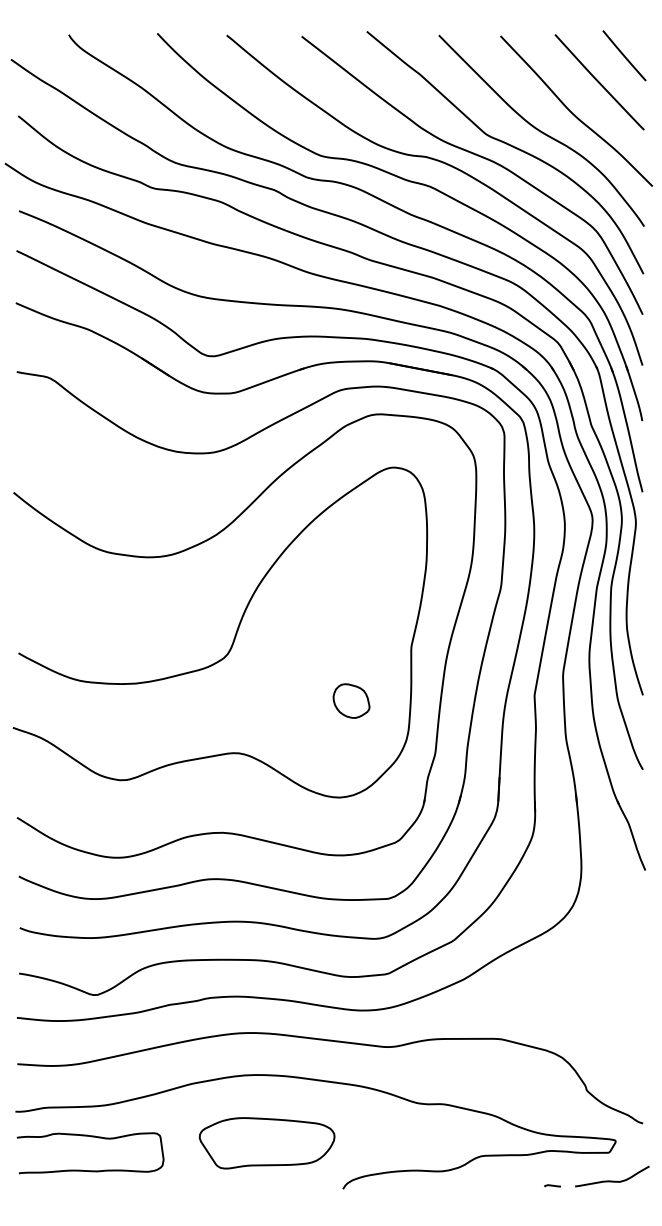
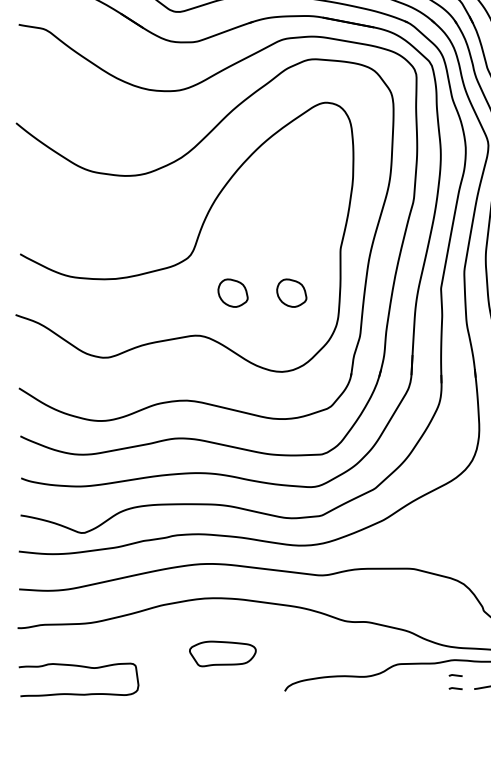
part: (279, 700) -> (233, 292), added
curve: (91, 1137) -> (79, 667), moved
part: (266, 1143) -> (222, 654), size x0.6
curve: (552, 1169) -> (455, 675), added

